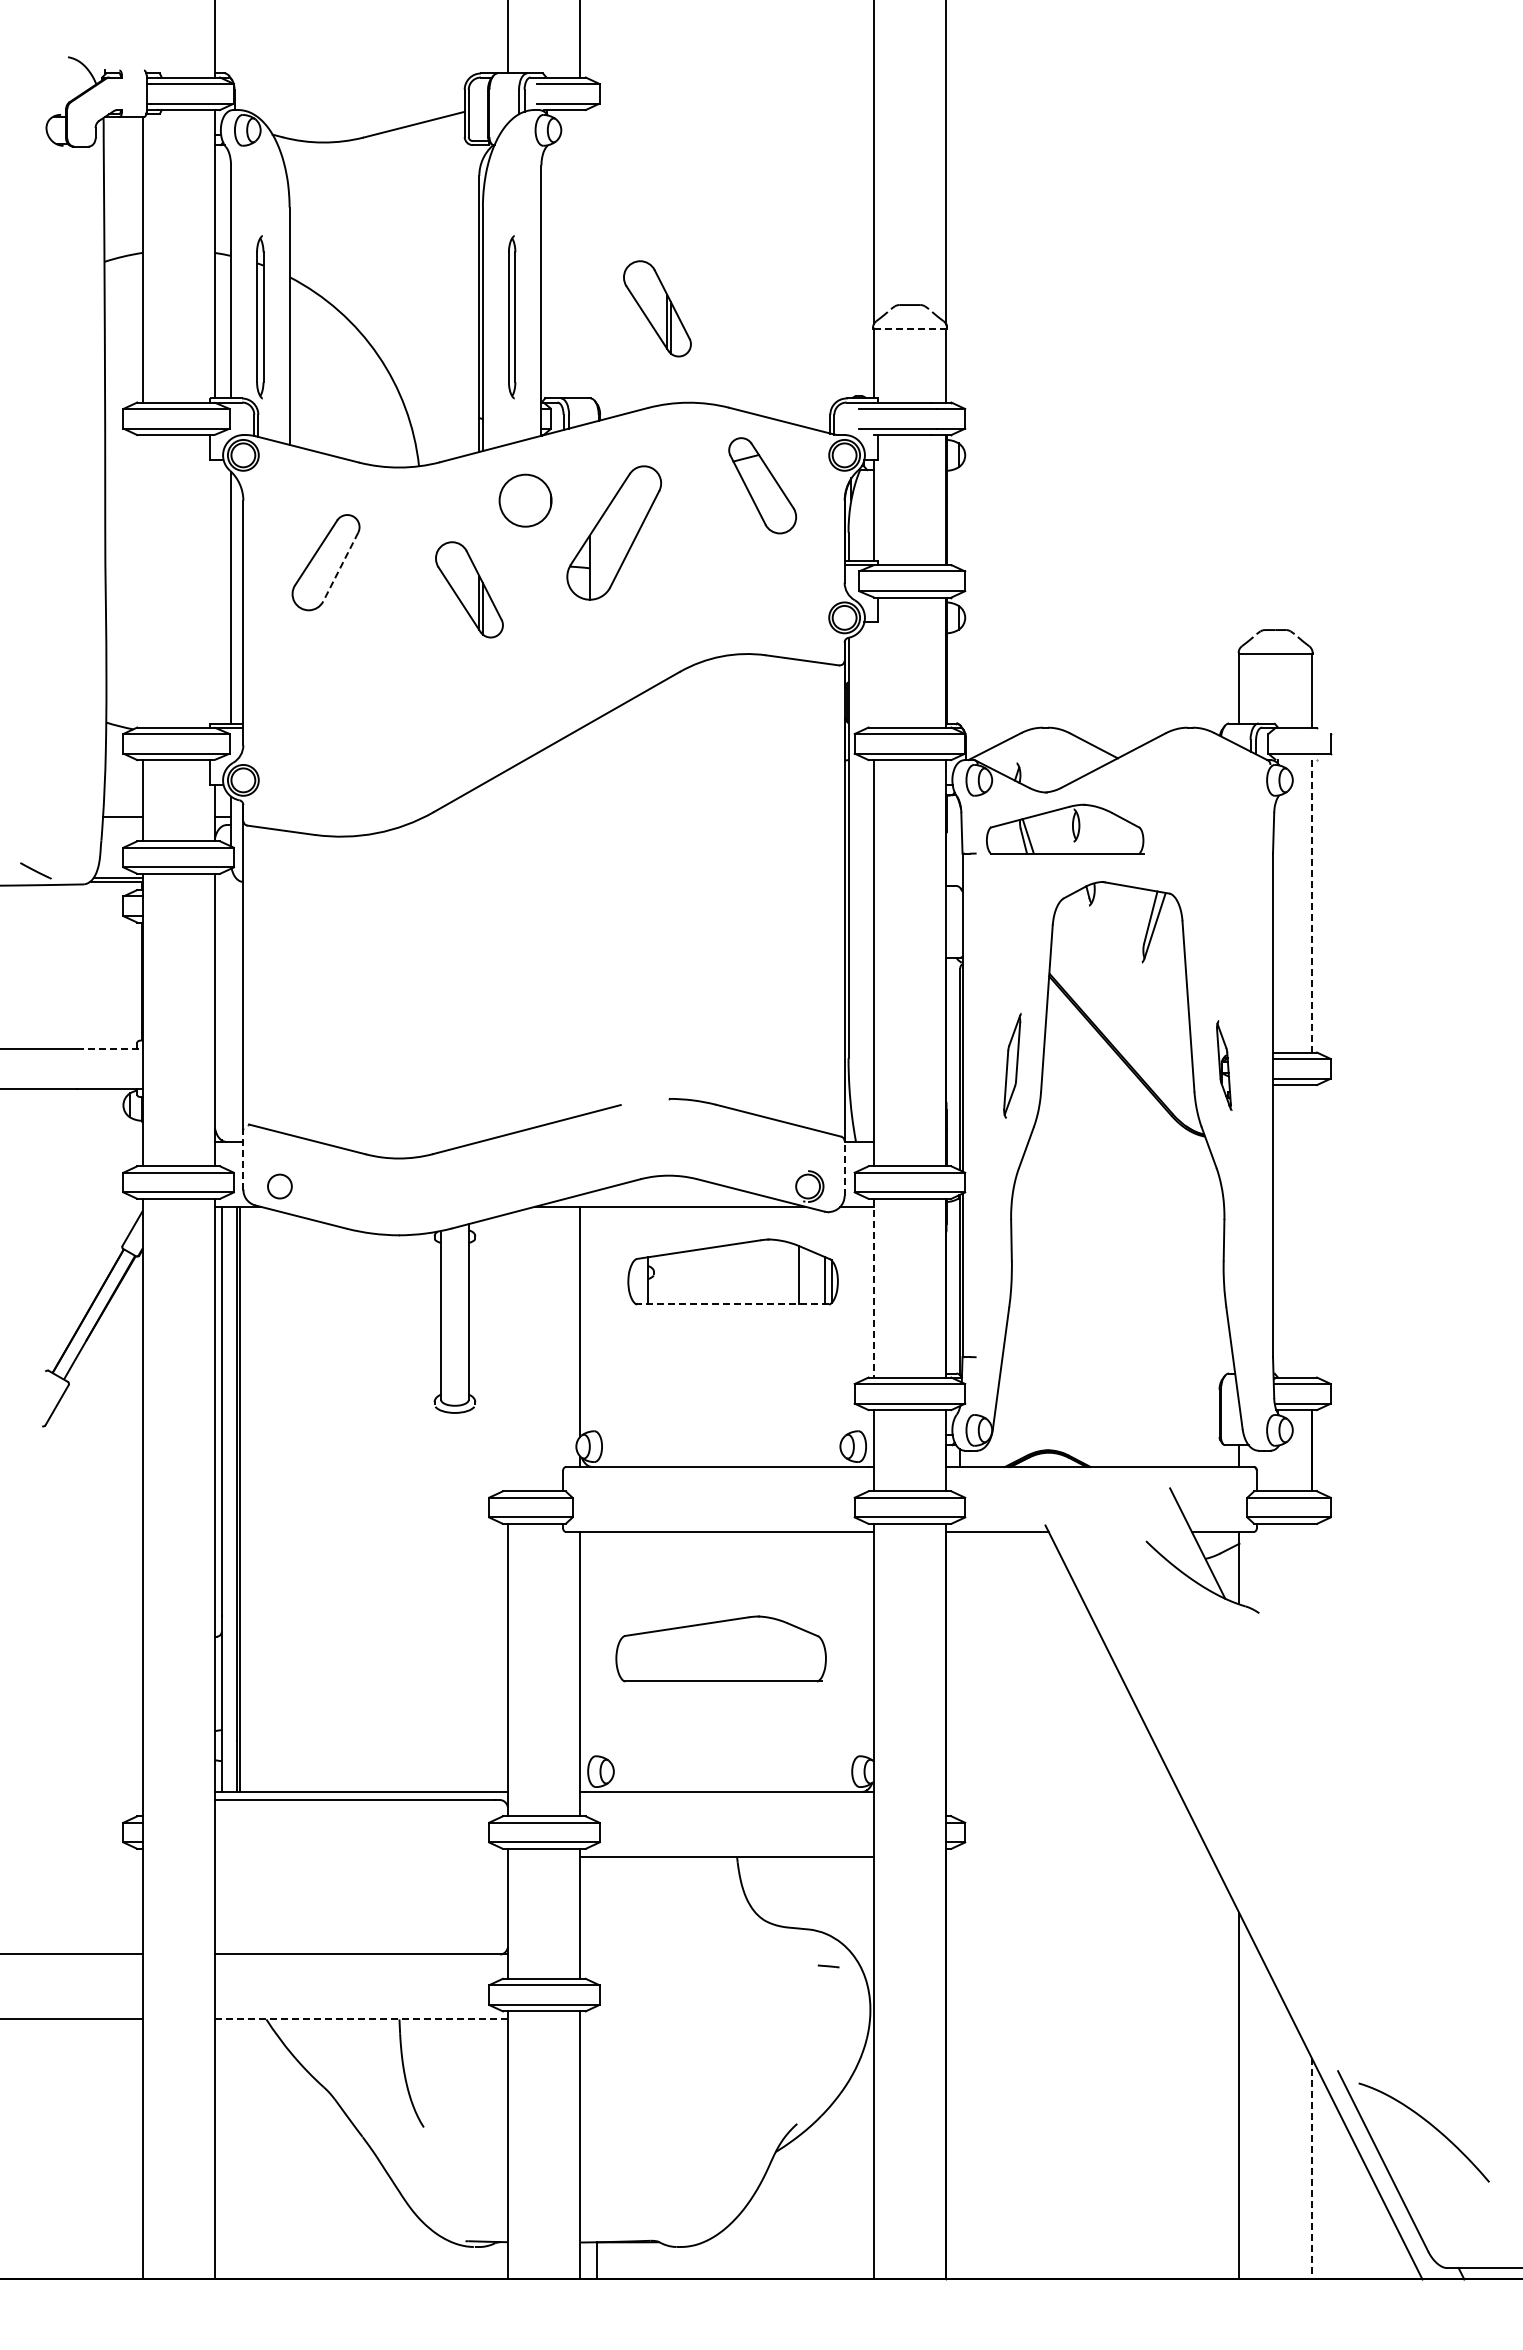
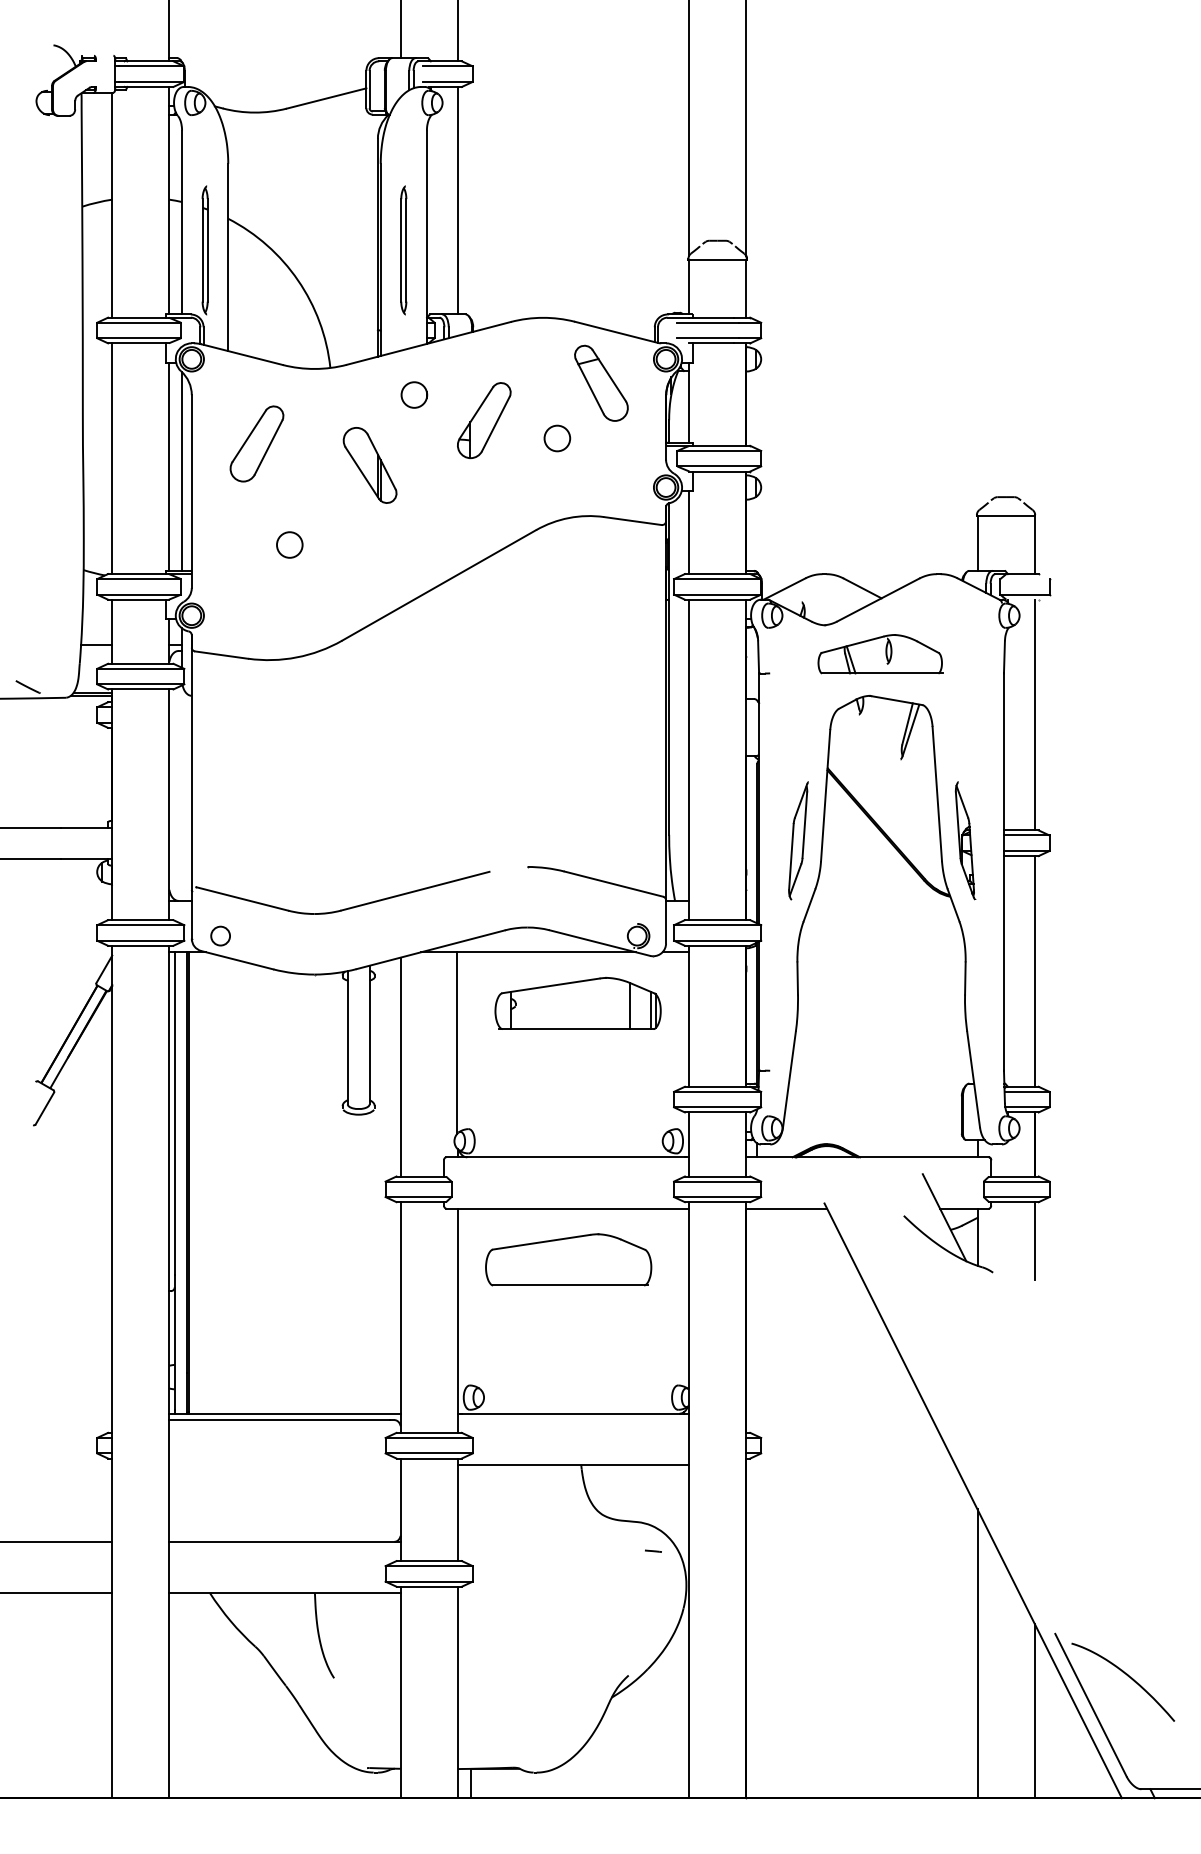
line: (580, 254) -> (457, 200), added
part: (657, 308) -> (518, 243), removed
line: (909, 329) -> (717, 260), dashed -> solid
circle: (525, 500) -> (414, 394), size x0.62
part: (613, 532) -> (483, 420), size x0.71
circle: (706, 555) -> (557, 438), added
line: (340, 567) -> (268, 447), dashed -> solid
line: (142, 581) -> (112, 458), added
line: (214, 591) -> (169, 466), added
line: (873, 674) -> (688, 532), added
circle: (367, 690) -> (289, 544), added
part: (1065, 828) -> (880, 653), moved
line: (1311, 906) -> (1034, 715), dashed -> solid
line: (109, 1049) -> (86, 828), dashed -> solid
part: (1012, 1065) -> (798, 840), size x1.43
part: (1224, 1065) -> (965, 840), size x1.67
line: (243, 1159) -> (191, 914), dashed -> solid
line: (844, 1168) -> (665, 921), dashed -> solid
line: (1311, 1231) -> (1034, 971), added
line: (873, 1288) -> (688, 1016), dashed -> solid
line: (730, 1304) -> (576, 1029), dashed -> solid
line: (508, 1352) -> (400, 1067), added
line: (1311, 1572) -> (1034, 1240), added
part: (720, 1648) -> (568, 1259), moved
line: (361, 2019) -> (284, 1593), dashed -> solid
line: (1311, 2168) -> (1034, 1710), dashed -> solid

